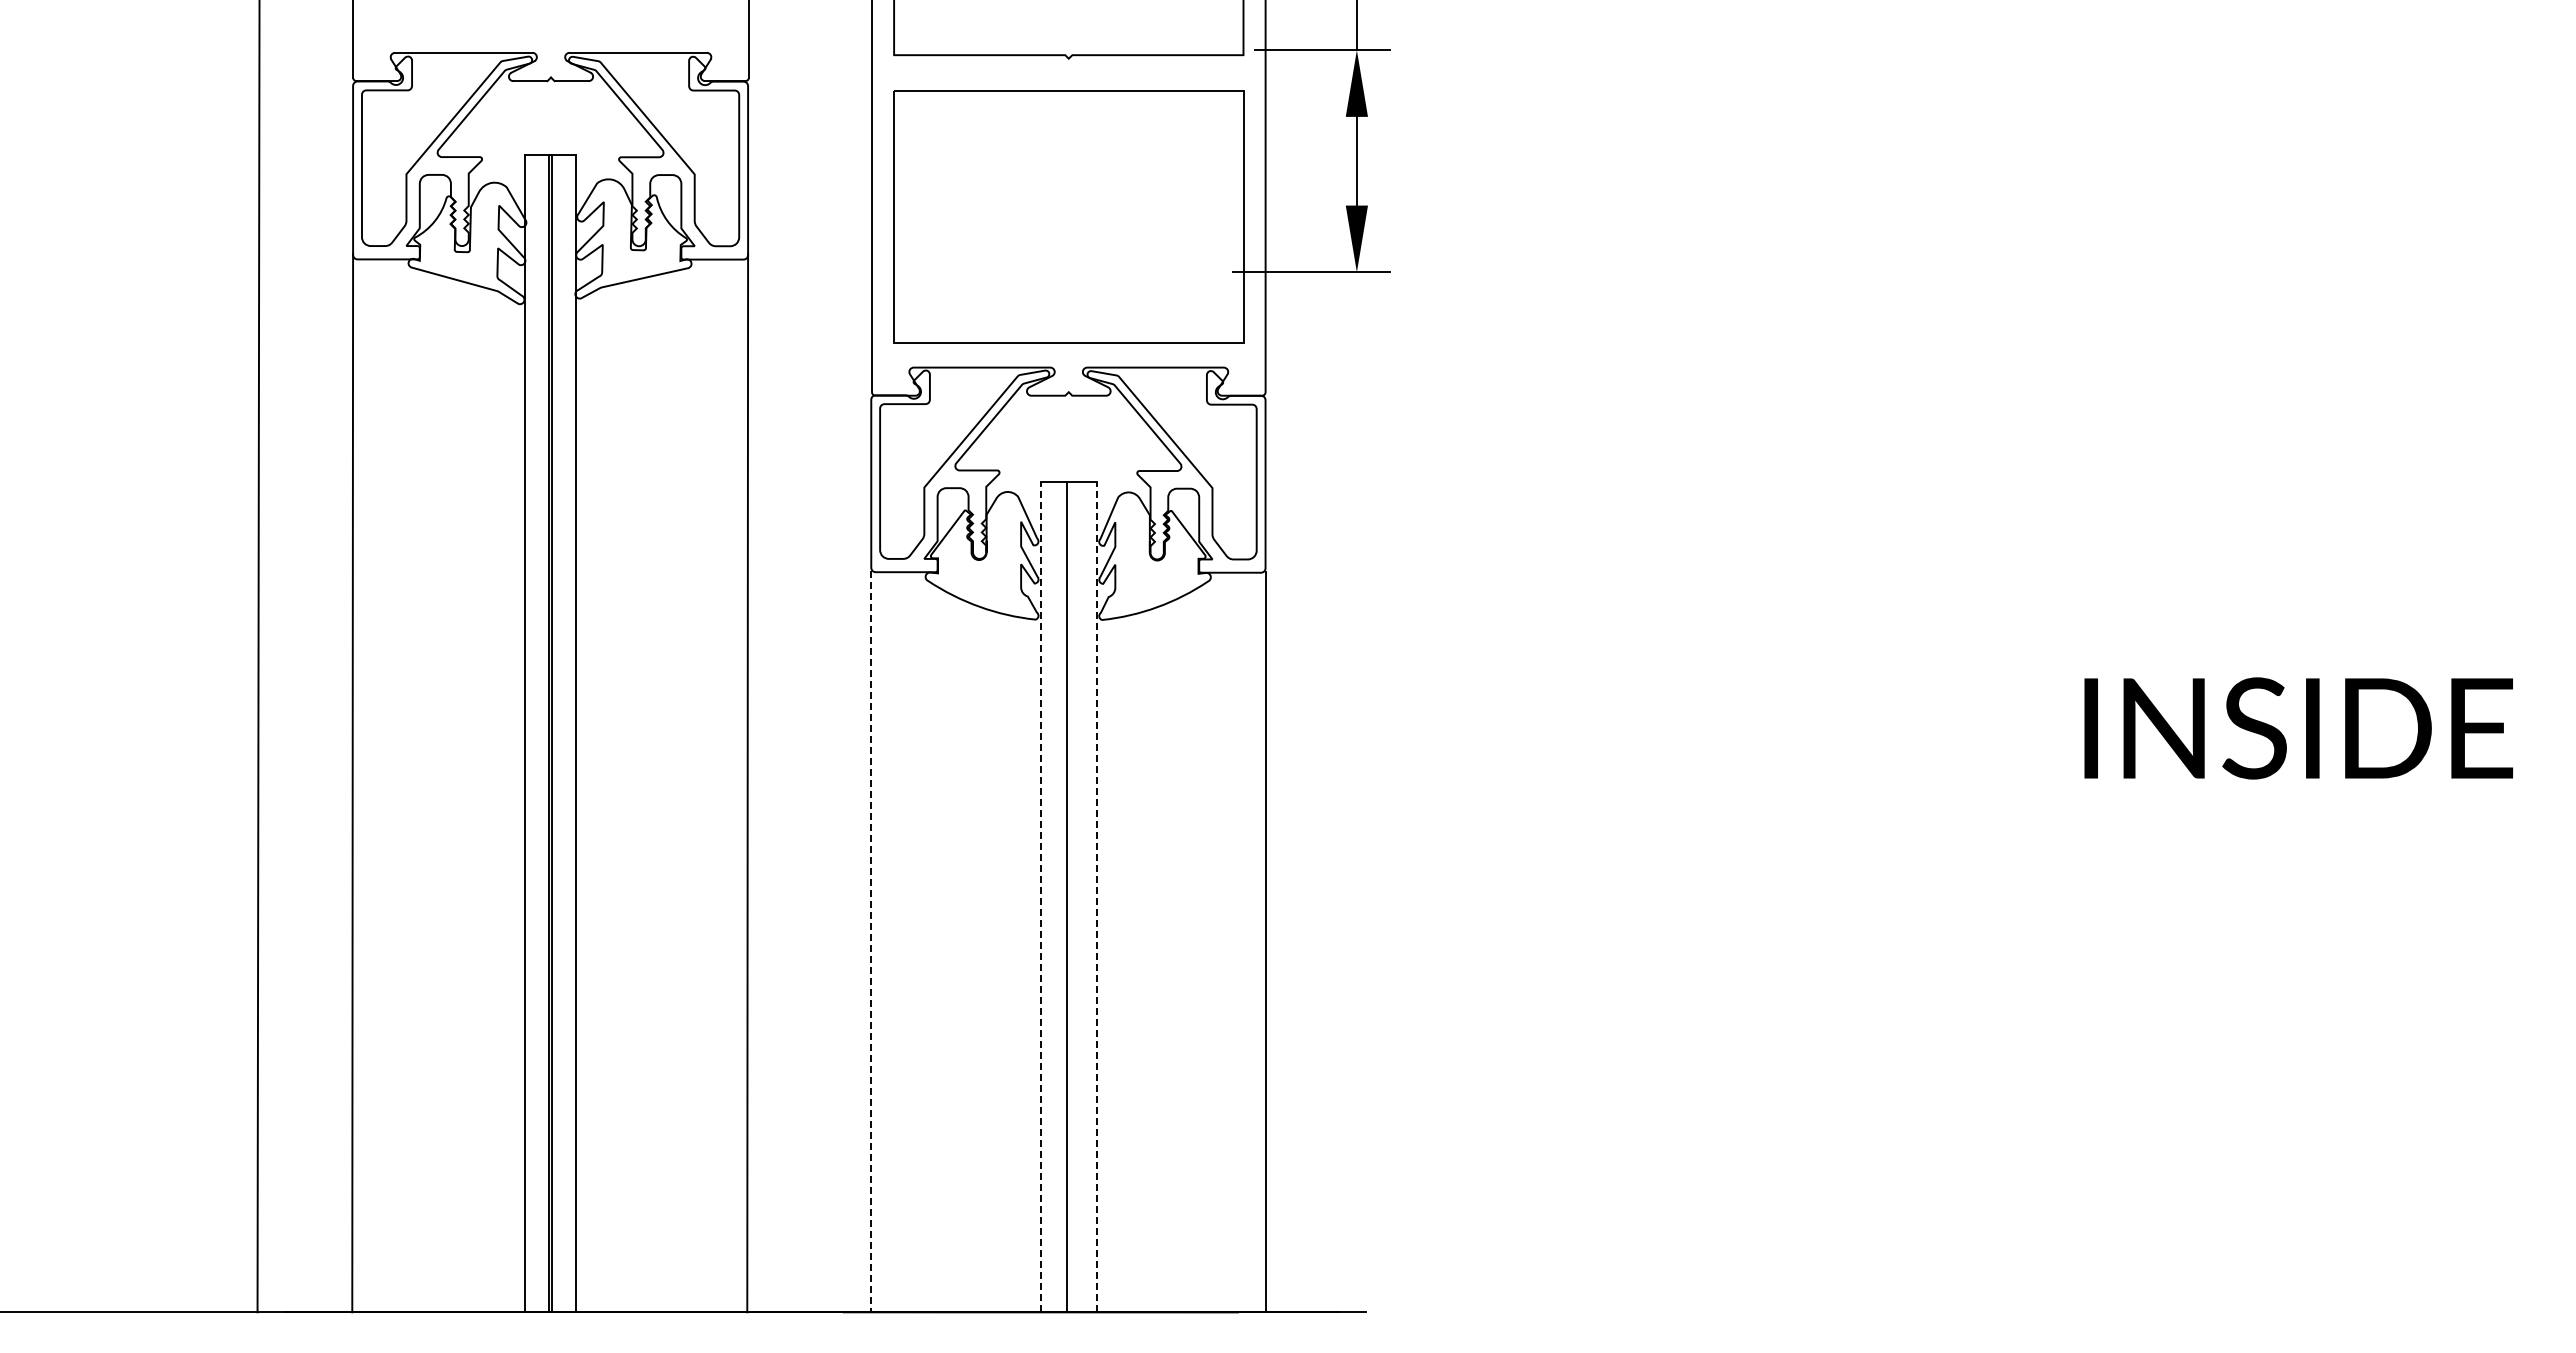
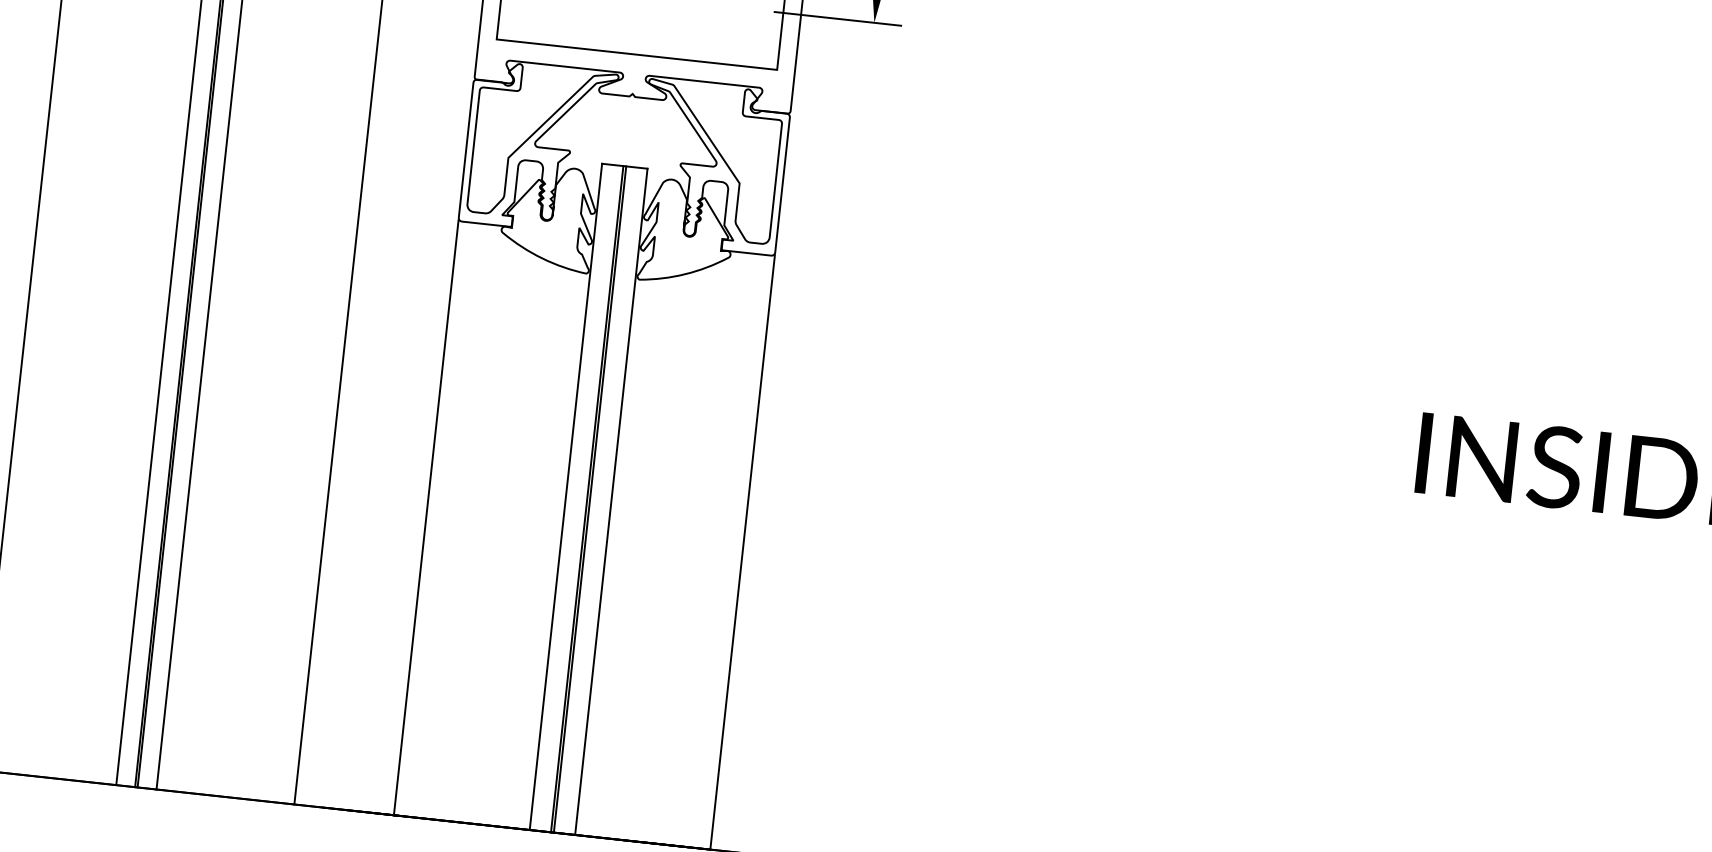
line: (1040, 896) -> (565, 496), dashed -> solid
line: (1097, 896) -> (611, 501), dashed -> solid
line: (1070, 897) -> (589, 499), added
line: (871, 941) -> (426, 517), dashed -> solid

